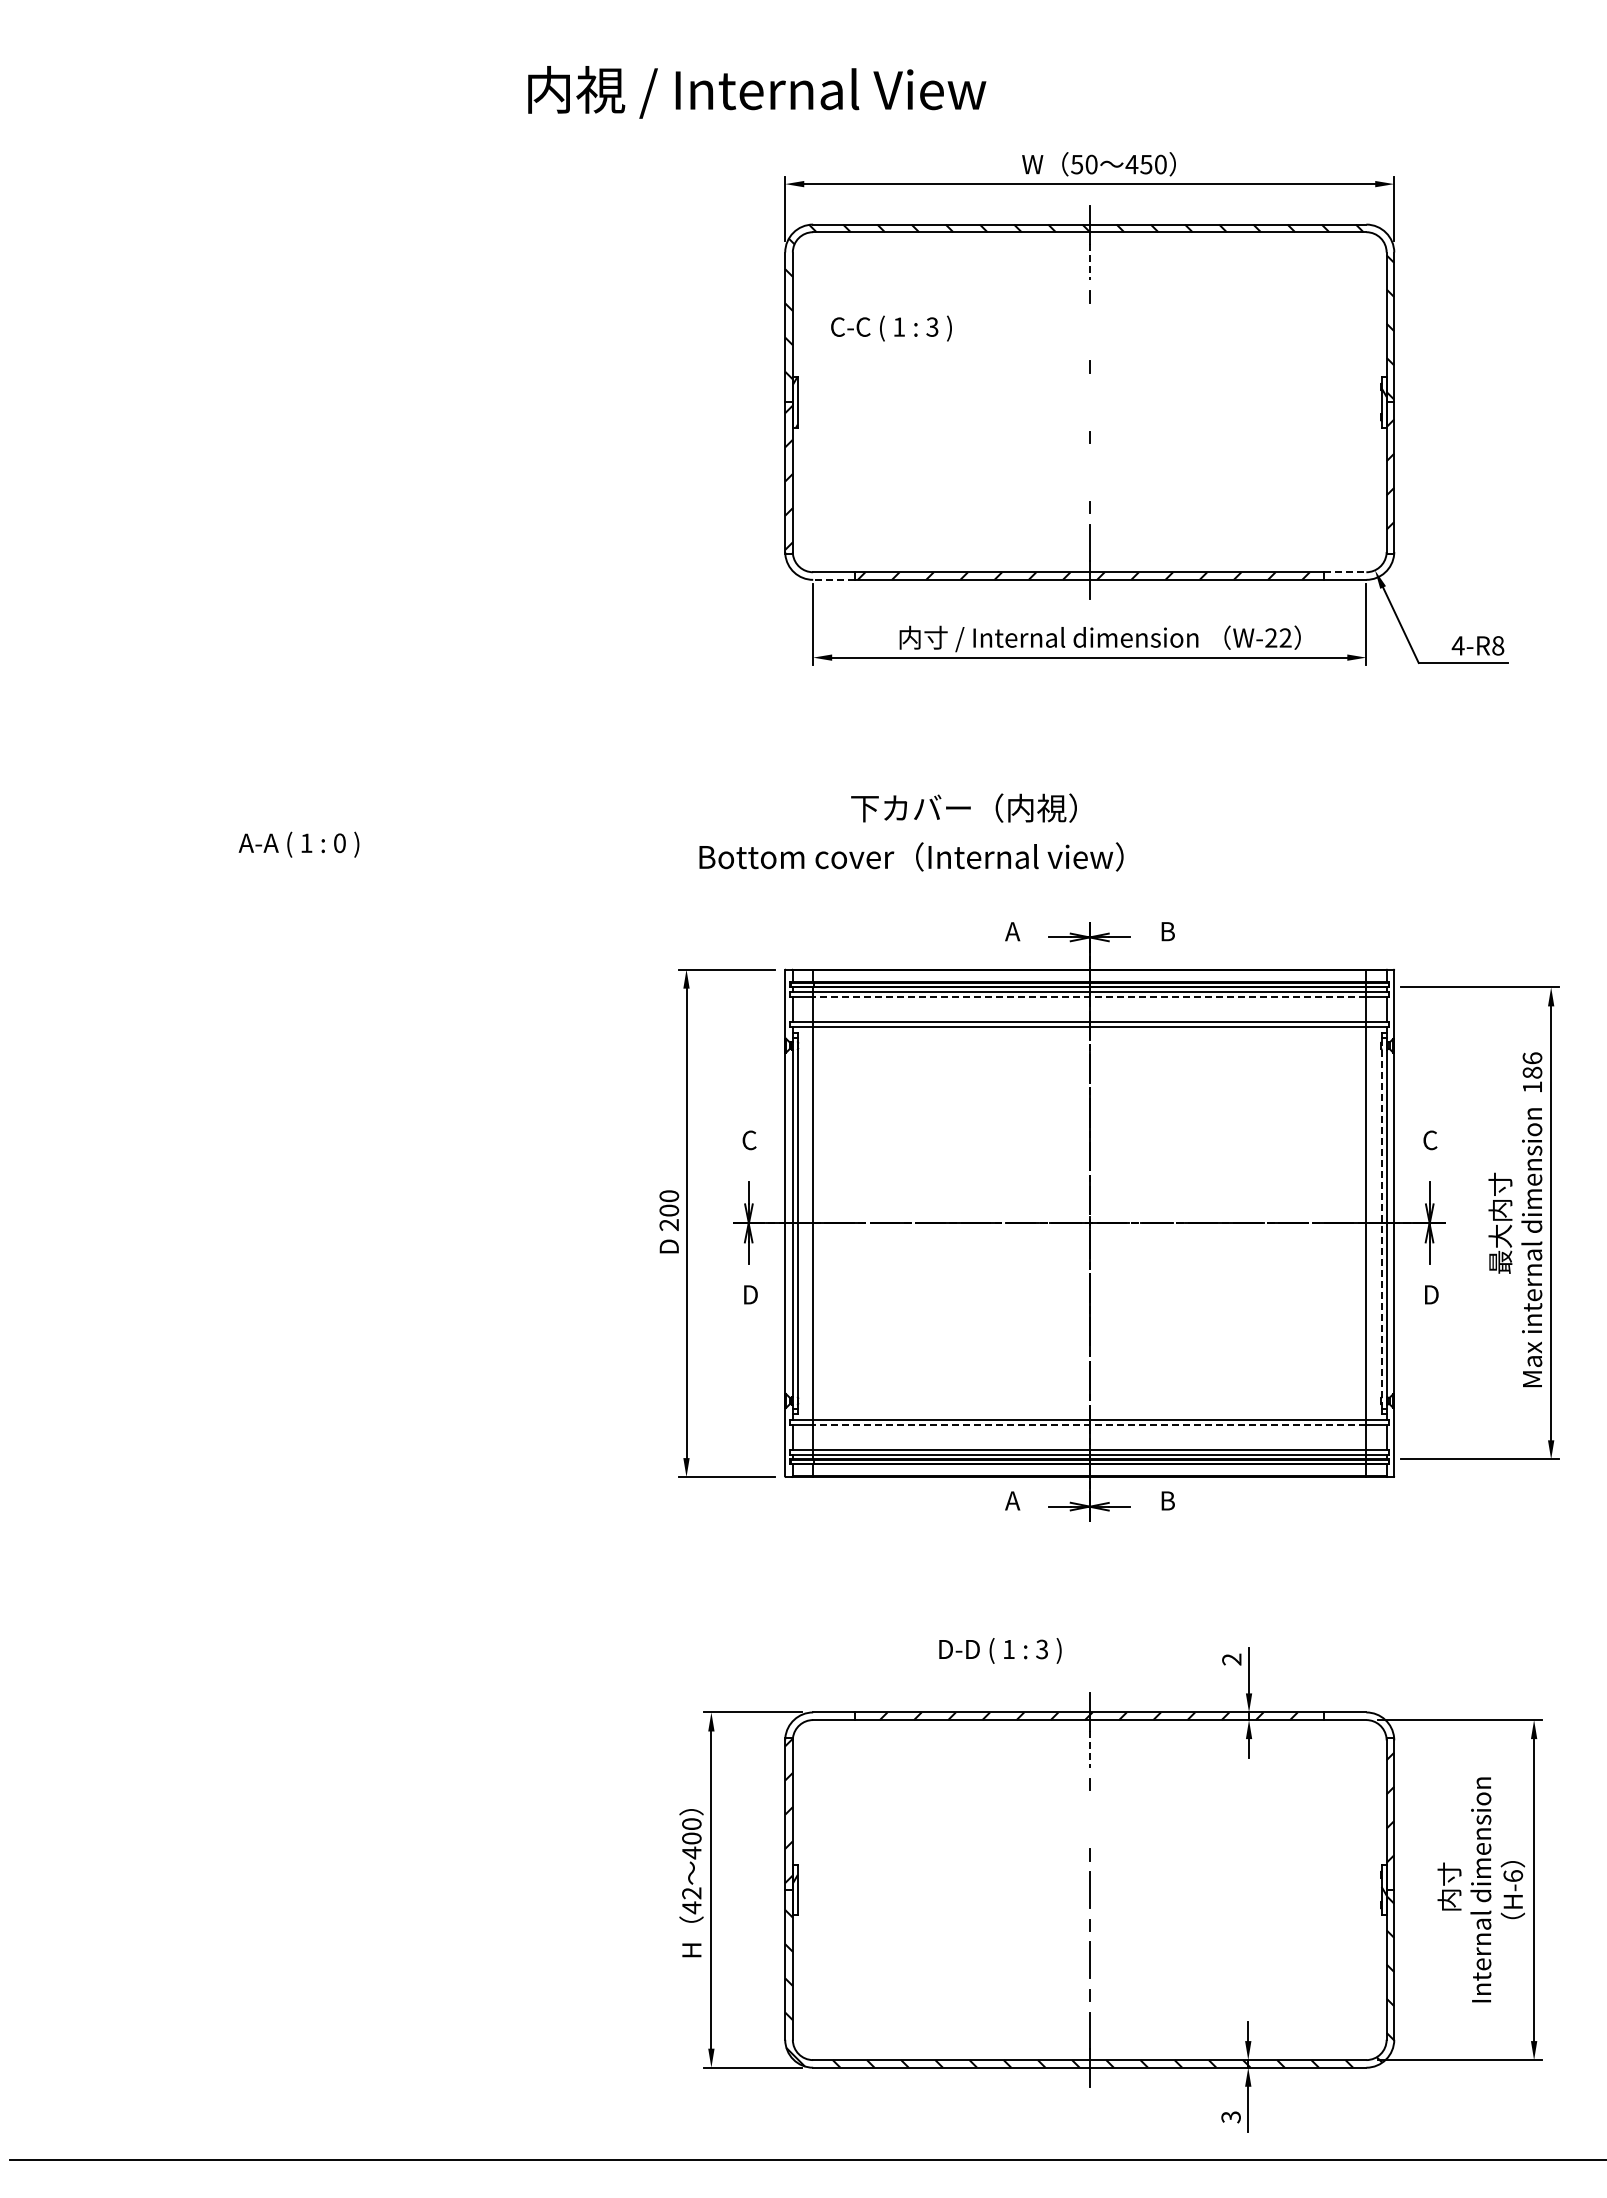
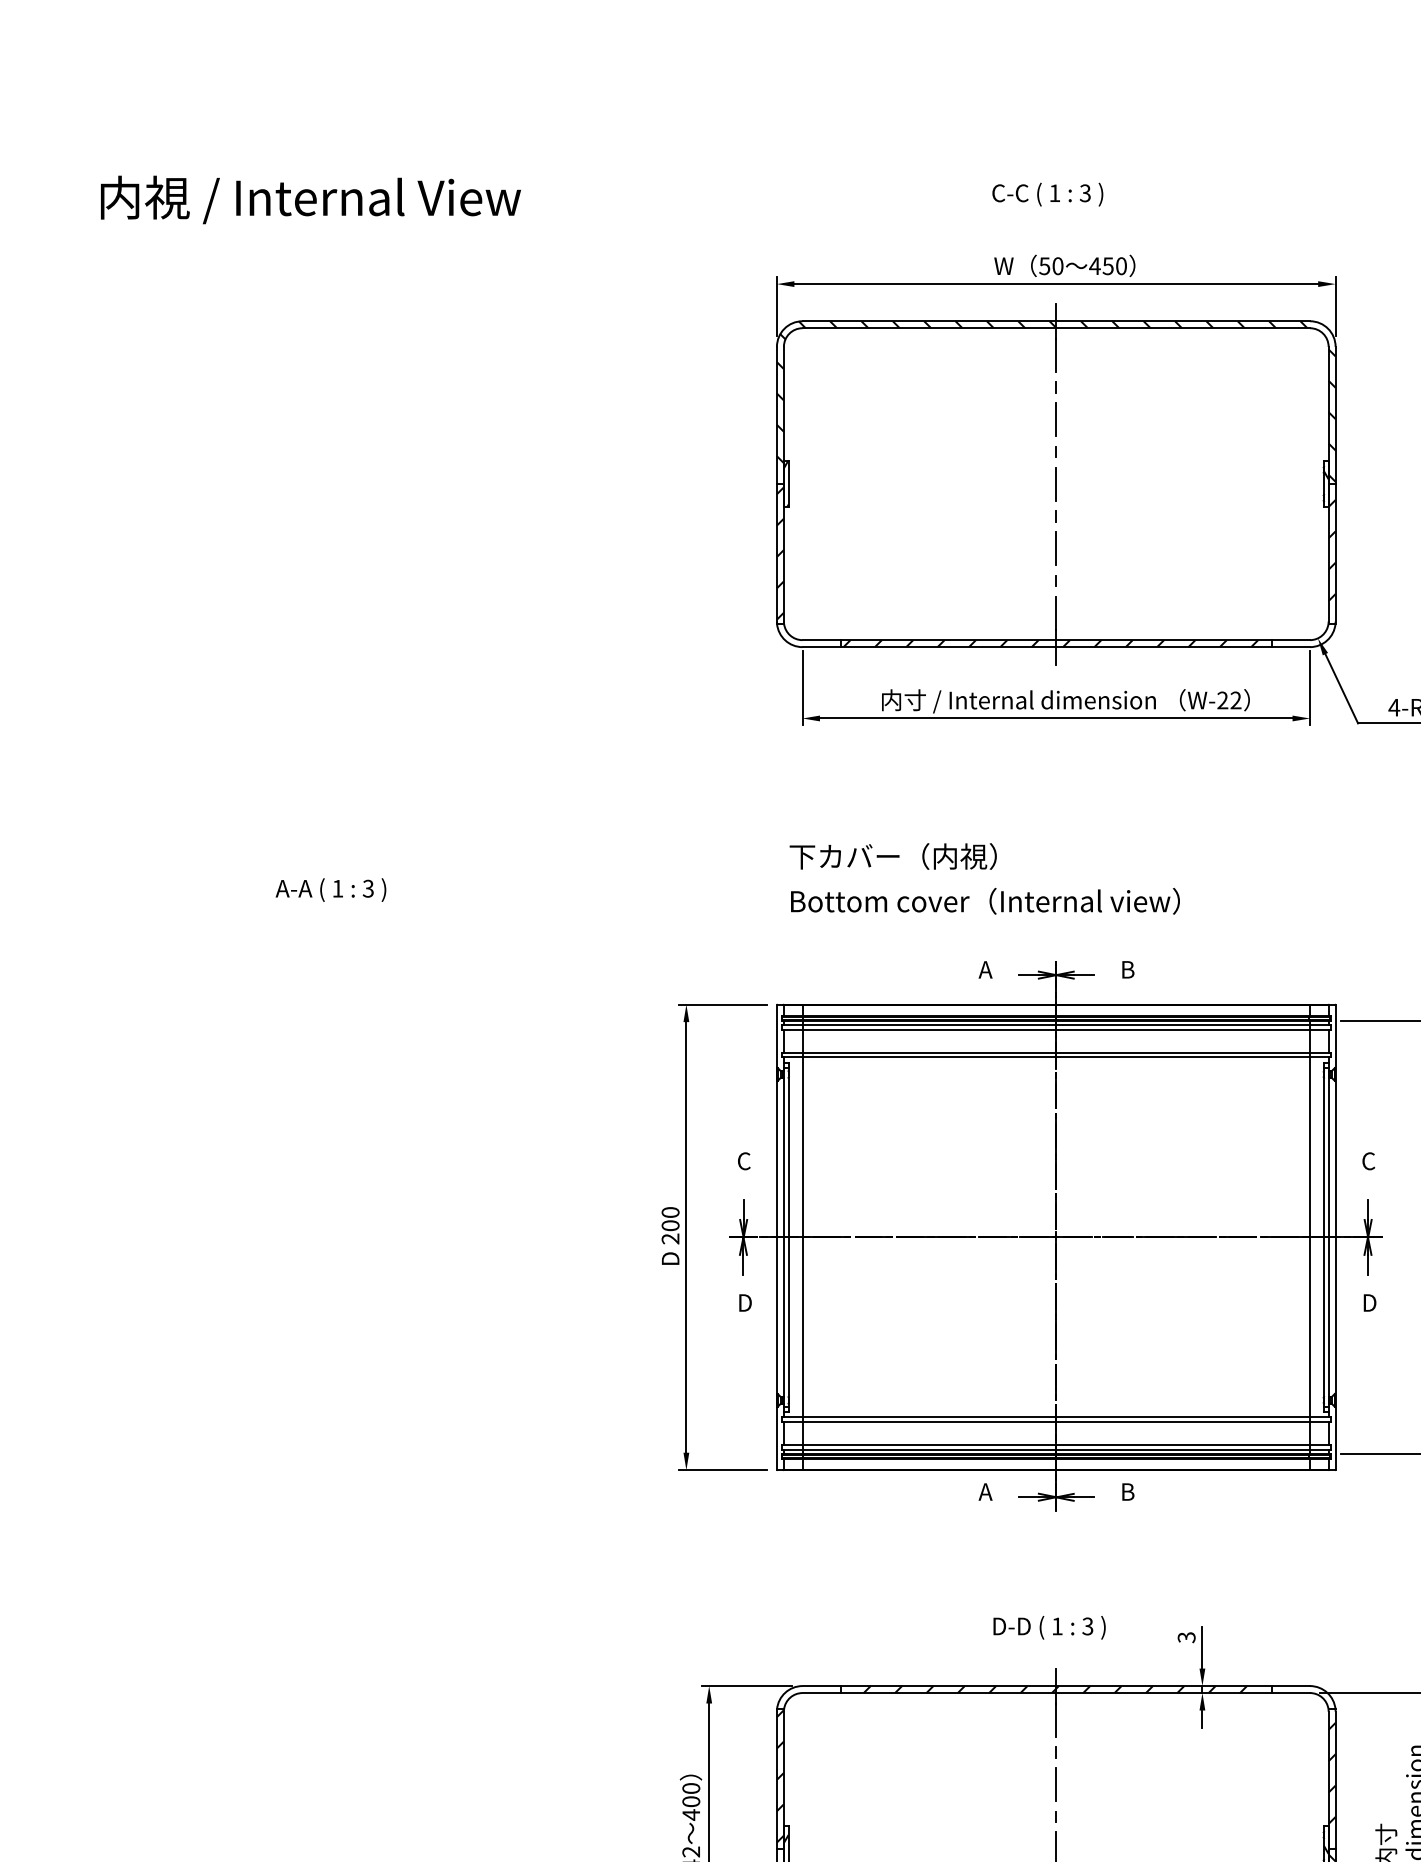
text: (757, 92) -> (311, 200), moved
line: (1089, 262) -> (1056, 356), dashed -> solid
text: (891, 328) -> (1047, 194), moved
line: (1089, 331) -> (1056, 419), added
line: (1089, 402) -> (1056, 484), added
line: (1089, 472) -> (1056, 548), added
line: (1345, 572) -> (1290, 640), dashed -> solid
line: (834, 579) -> (822, 646), dashed -> solid
text: (963, 807) -> (892, 855), moved
text: (339, 842) -> (368, 888), 0 -> 3
text: (911, 856) -> (985, 900), moved
line: (1089, 996) -> (1056, 1029), dashed -> solid
line: (1381, 1222) -> (1323, 1236), dashed -> solid
line: (1089, 1424) -> (1056, 1421), dashed -> solid
text: (1000, 1650) -> (1049, 1627), moved
text: (1231, 1659) -> (1186, 1637), 2 -> 3
line: (1089, 1749) -> (1056, 1720), dashed -> solid
line: (1089, 1819) -> (1056, 1784), added

